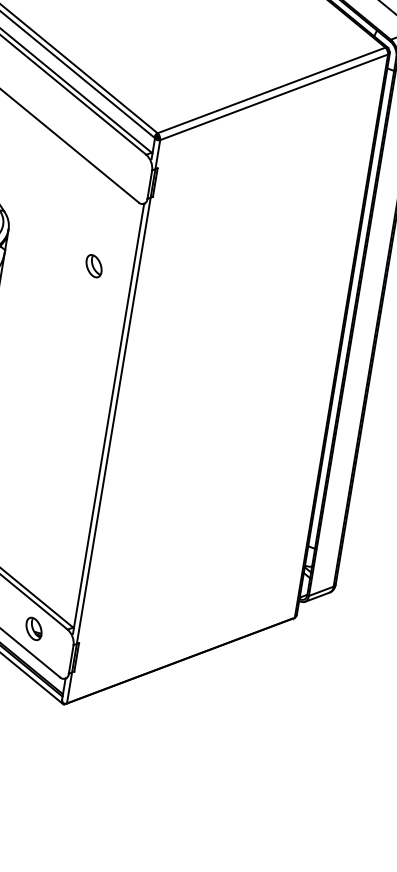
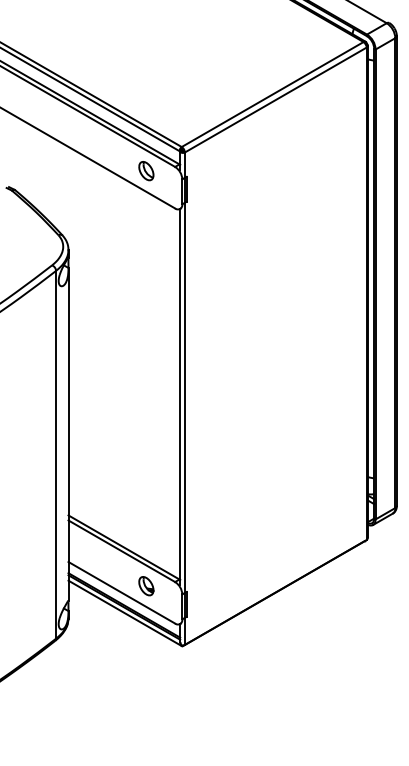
part: (94, 266) -> (146, 171), moved

